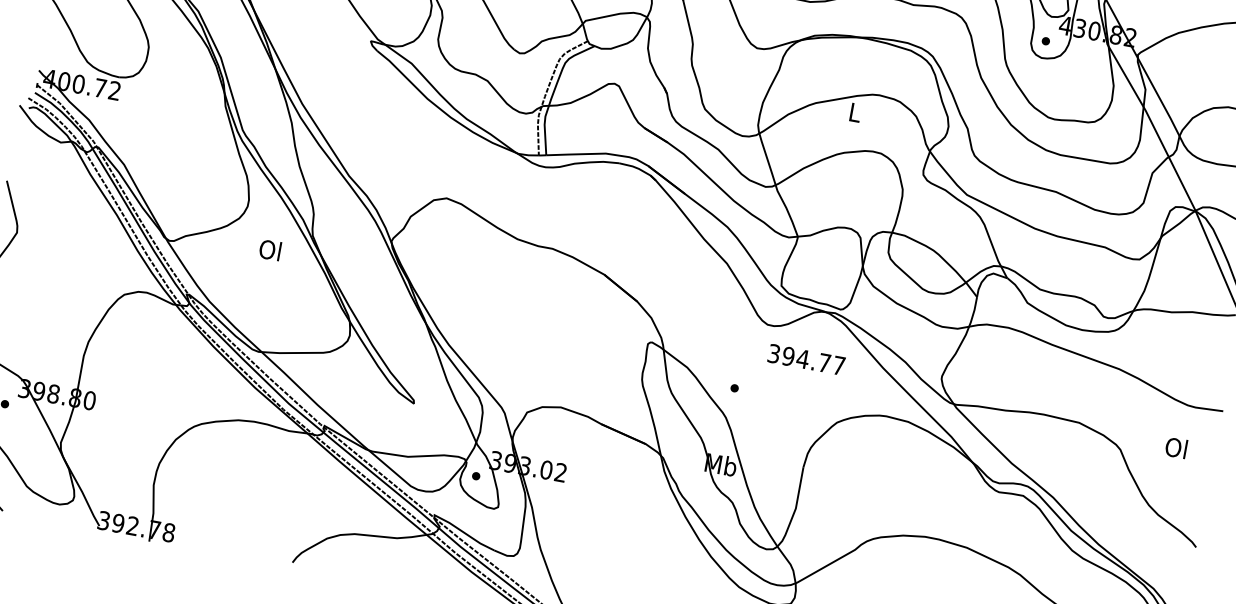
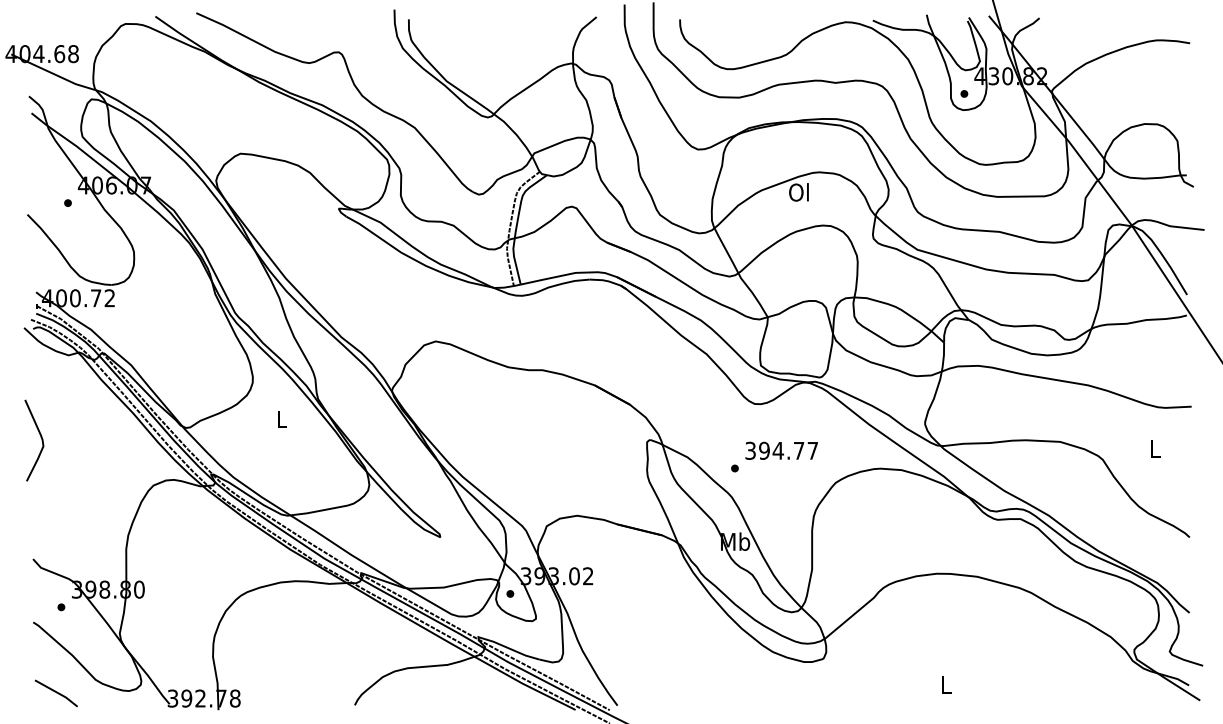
text: (853, 112) -> (798, 192), L -> Ol
text: (269, 250) -> (280, 419), Ol -> L
text: (806, 359) -> (781, 450), moved
text: (1176, 447) -> (1154, 448), Ol -> L

